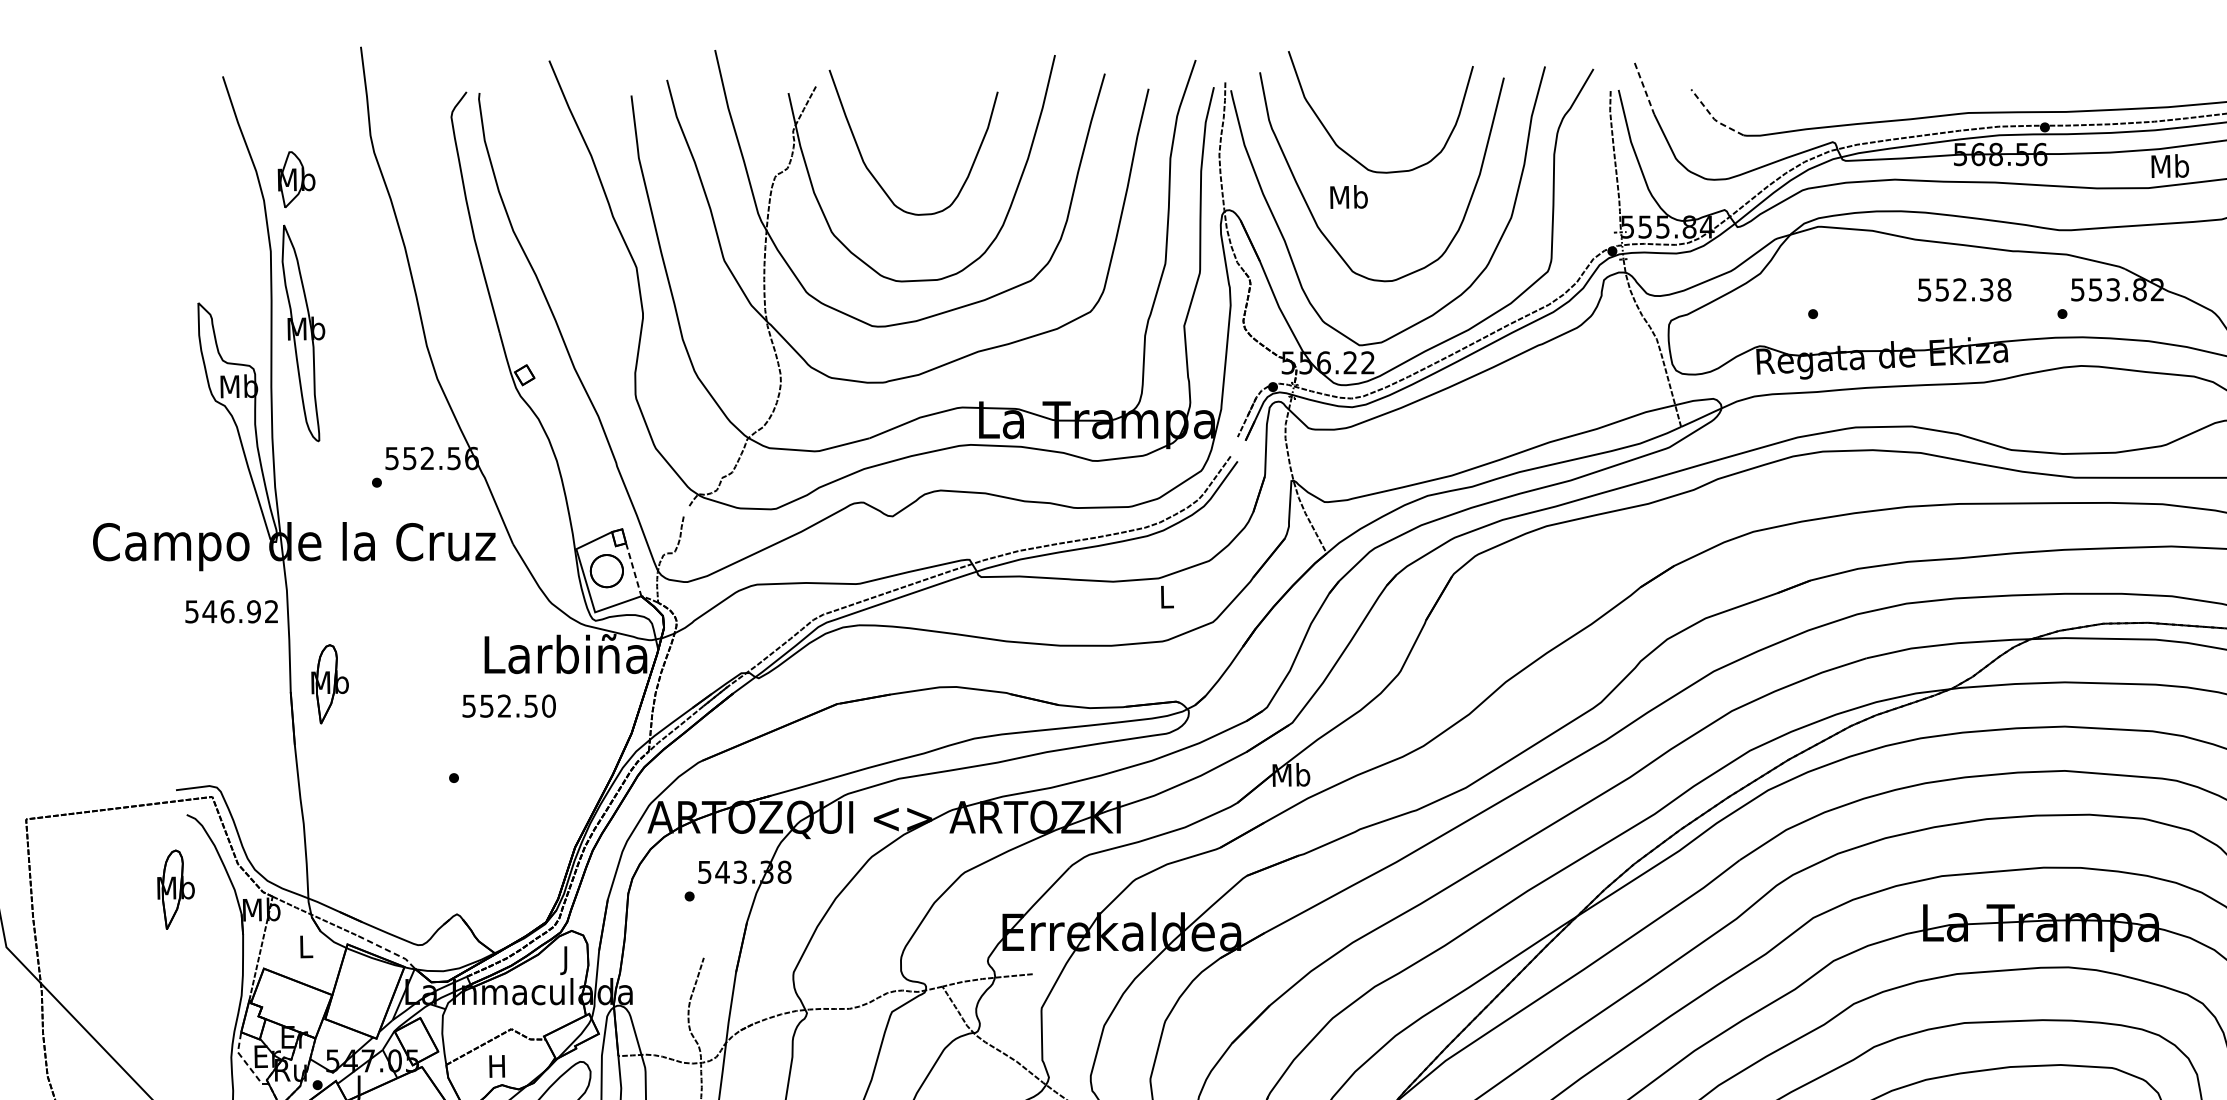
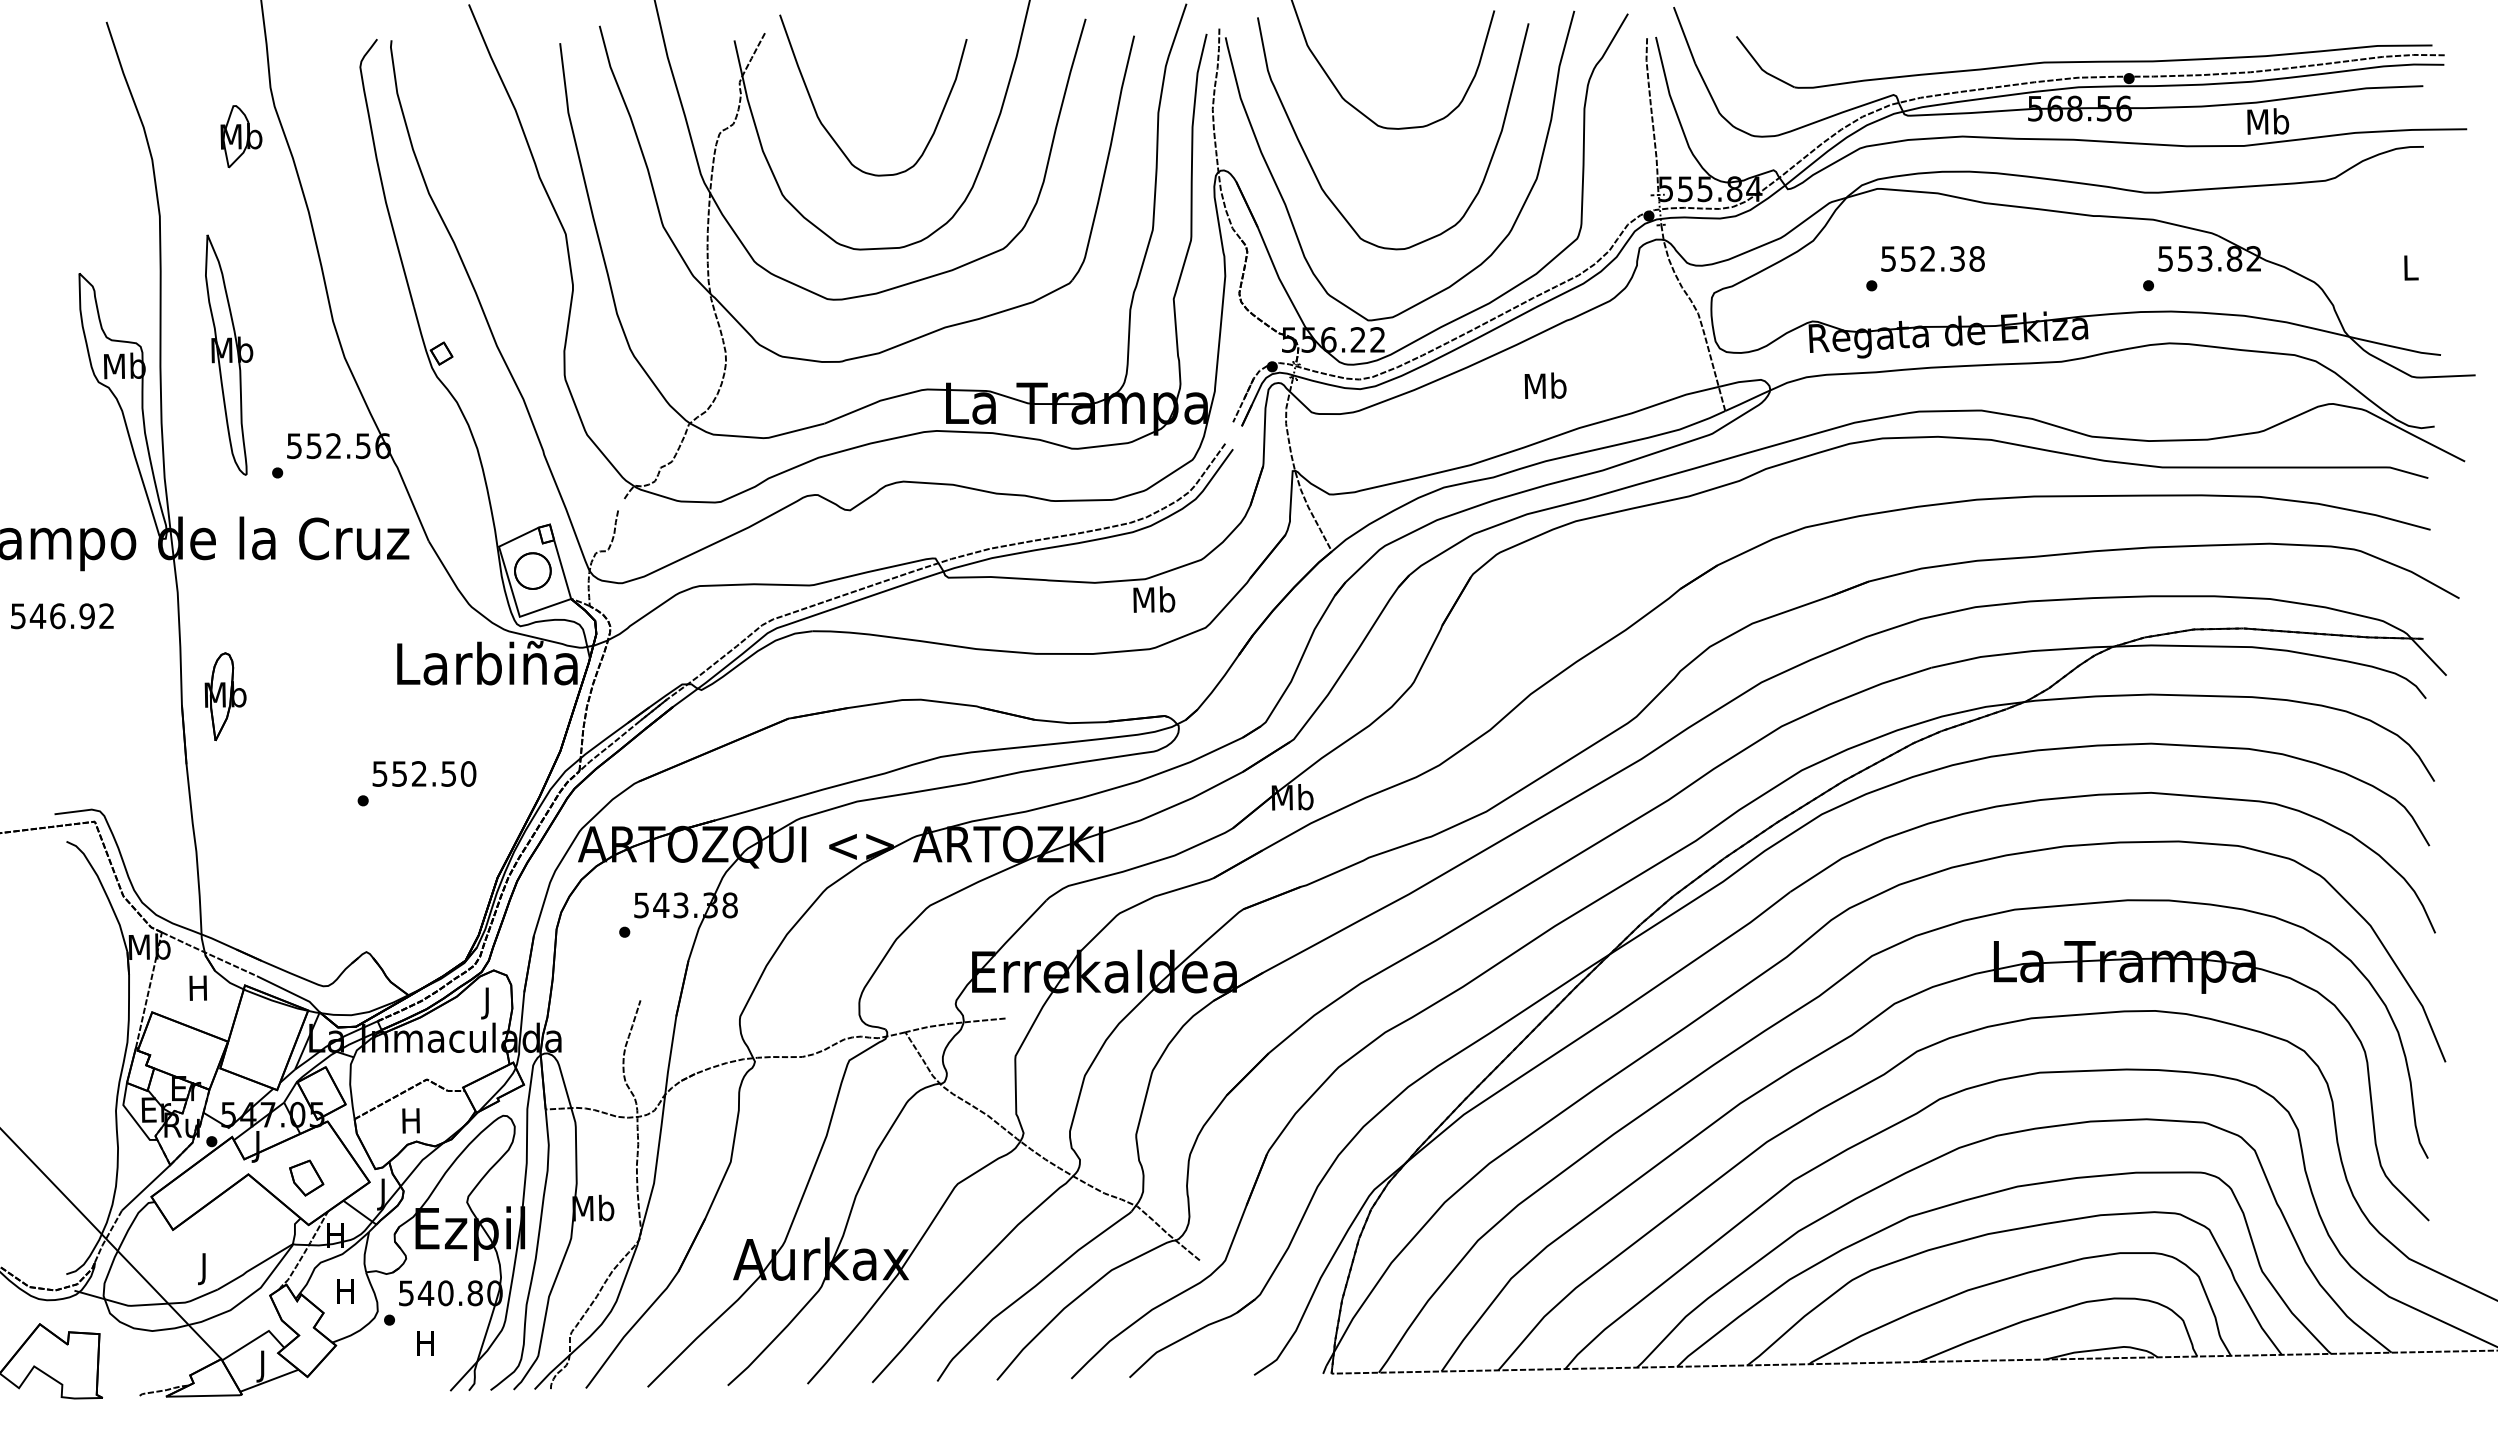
line: (1644, 88) -> (1684, 35), dashed -> solid
line: (1713, 118) -> (1761, 68), dashed -> solid
part: (296, 179) -> (241, 136), moved
text: (1348, 196) -> (1545, 385), moved
text: (1964, 289) -> (1932, 258), moved
part: (303, 332) -> (229, 354), moved
line: (633, 569) -> (562, 569), dashed -> solid
text: (1166, 596) -> (1154, 599), L -> Mb
text: (231, 612) -> (62, 616), moved
text: (509, 705) -> (424, 773), moved
part: (175, 889) -> (54, 924), removed
text: (304, 946) -> (197, 987), L -> H
line: (388, 950) -> (290, 992), dashed -> solid
line: (245, 1062) -> (131, 1116), dashed -> solid

